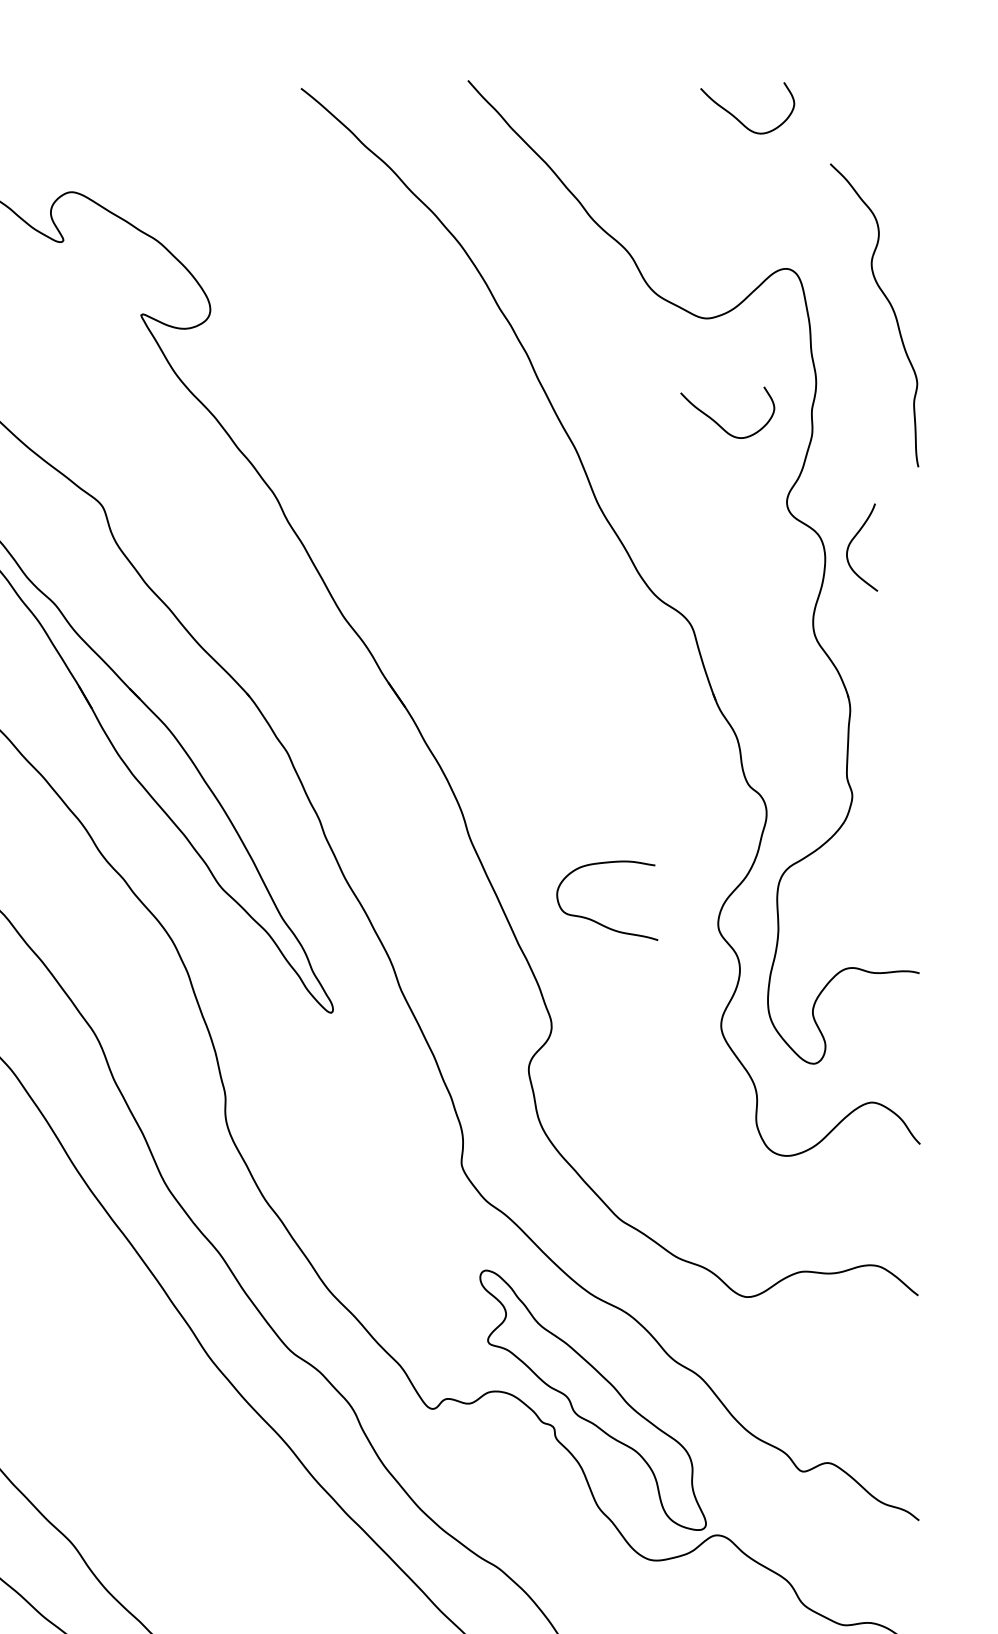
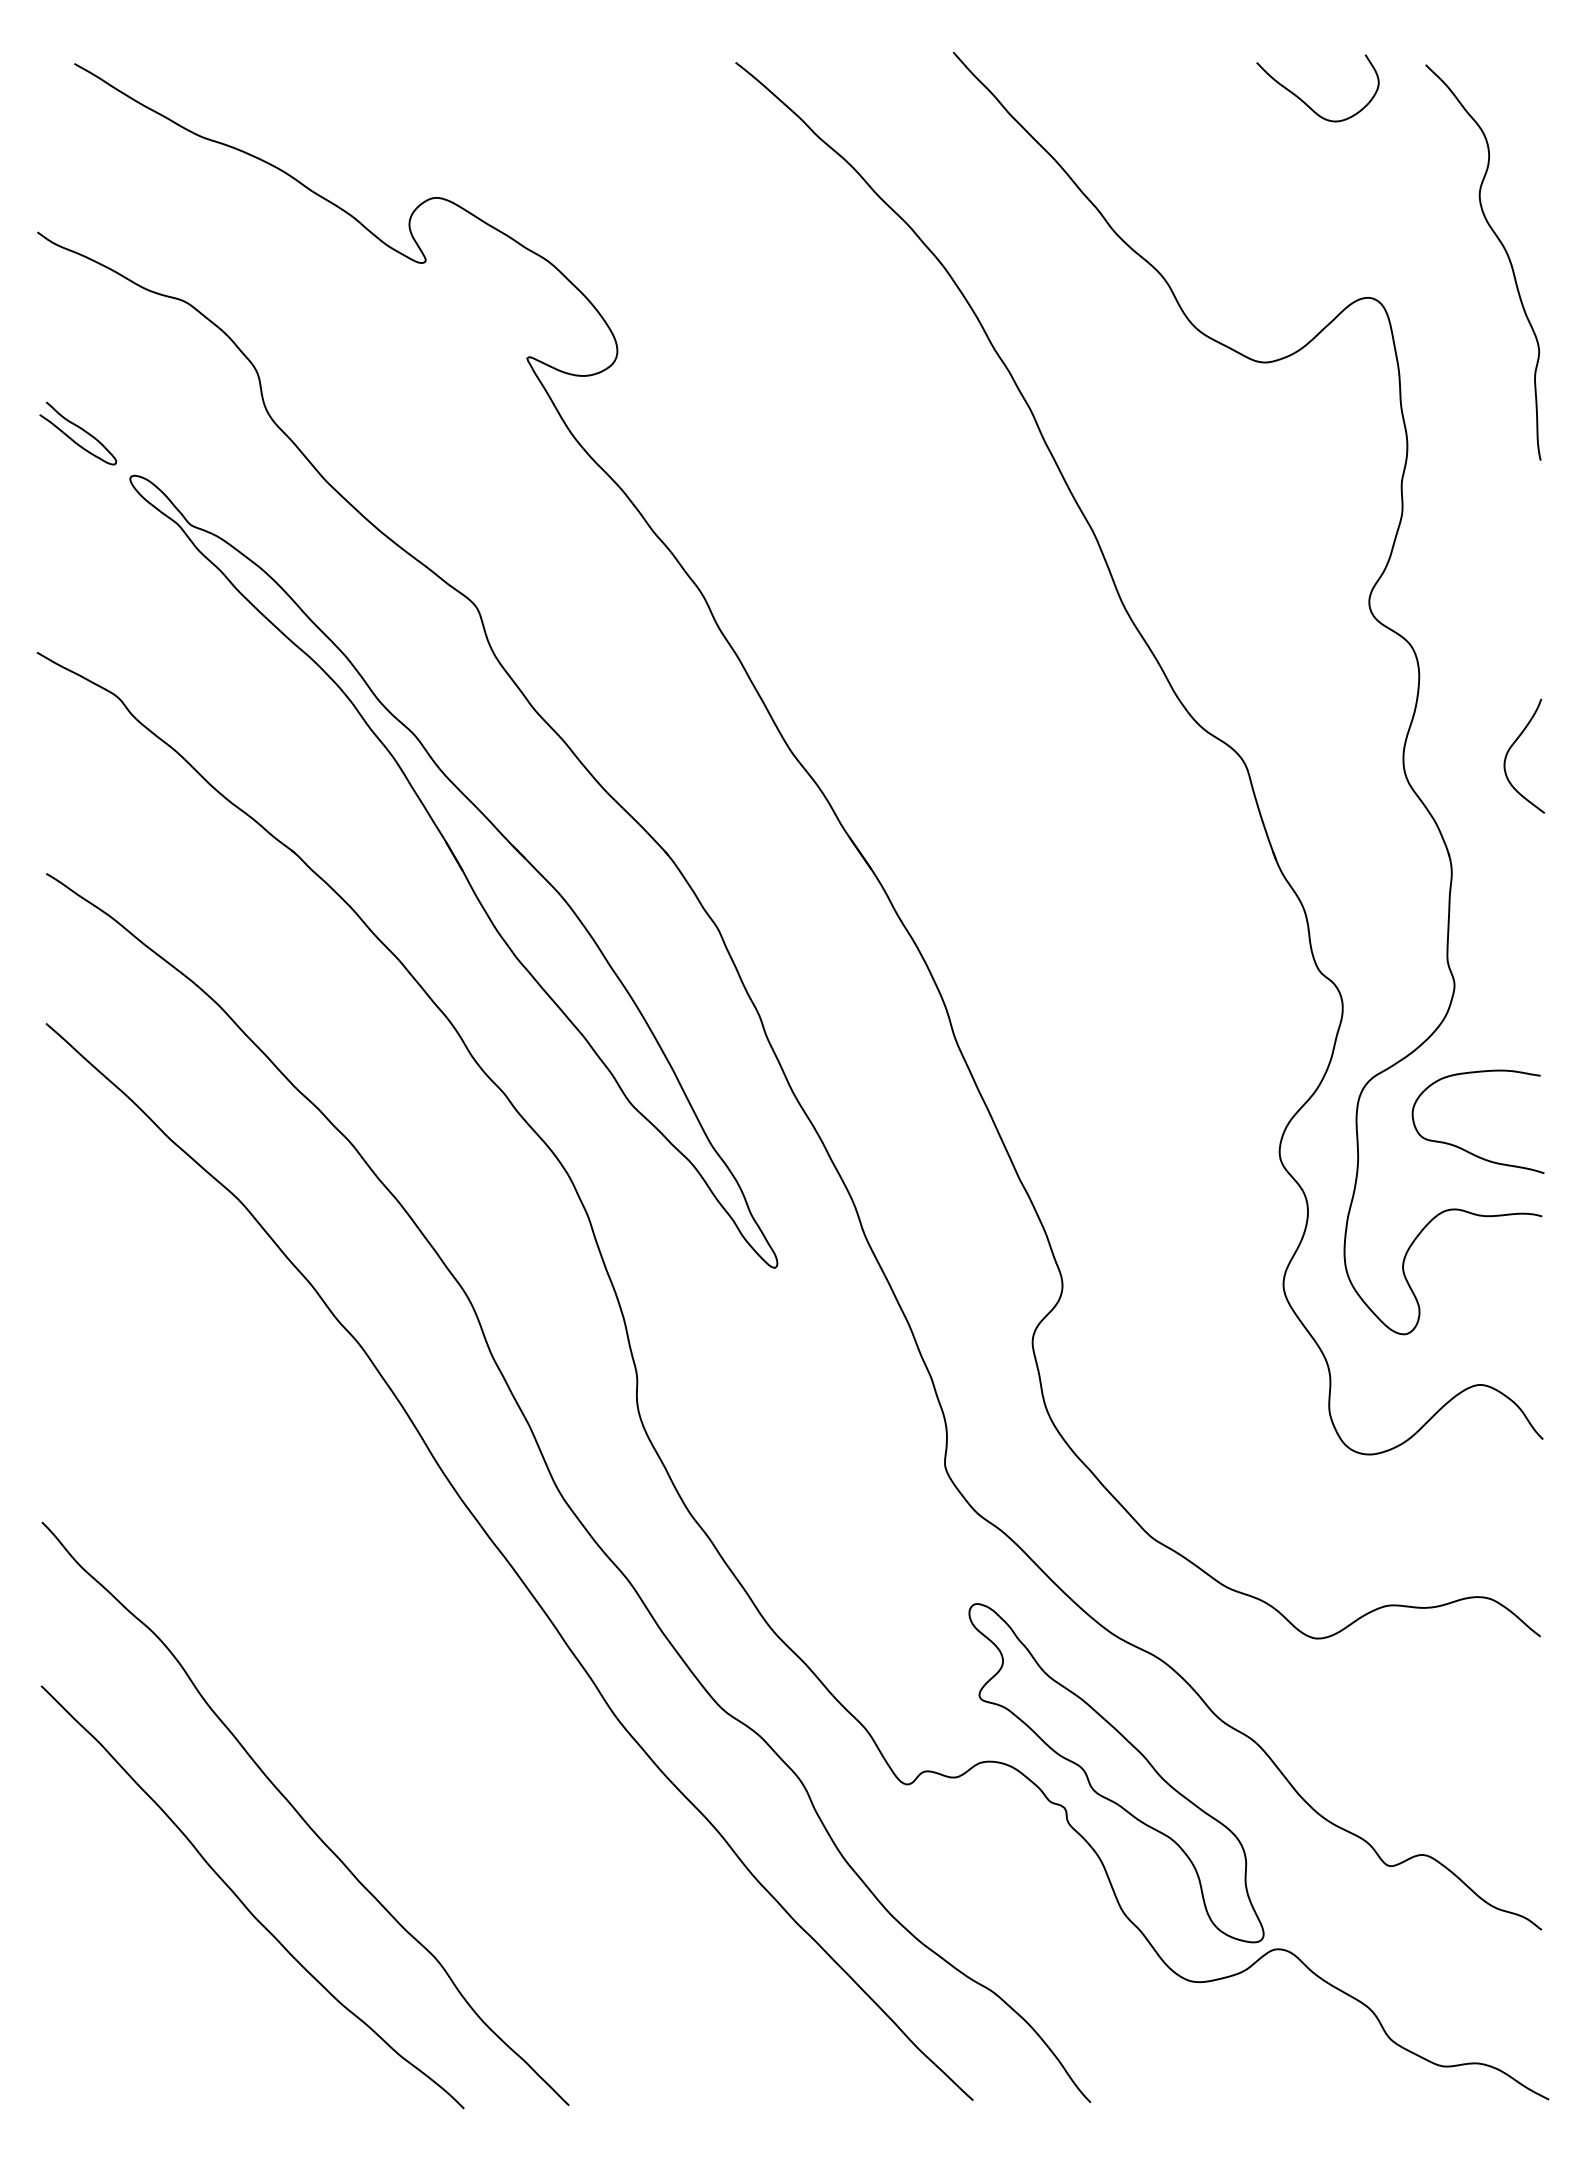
part: (891, 307) -> (1505, 252), moved
curve: (717, 422) -> (1278, 498), removed
curve: (853, 539) -> (1513, 745), moved
curve: (596, 921) -> (1463, 1148), moved

